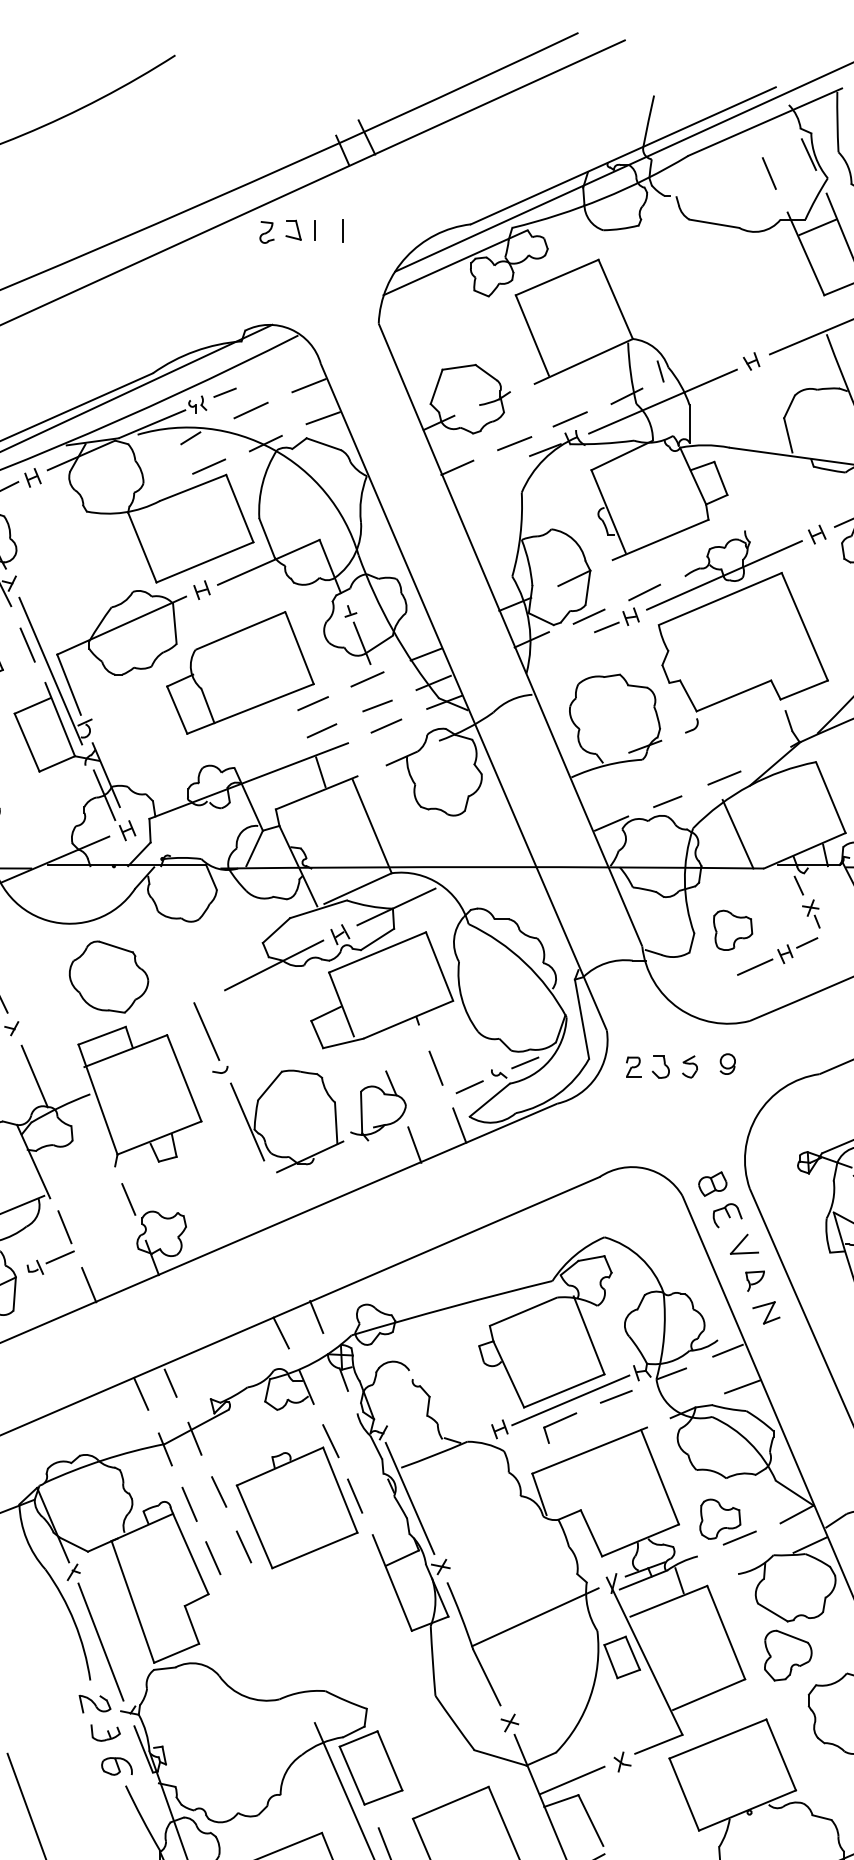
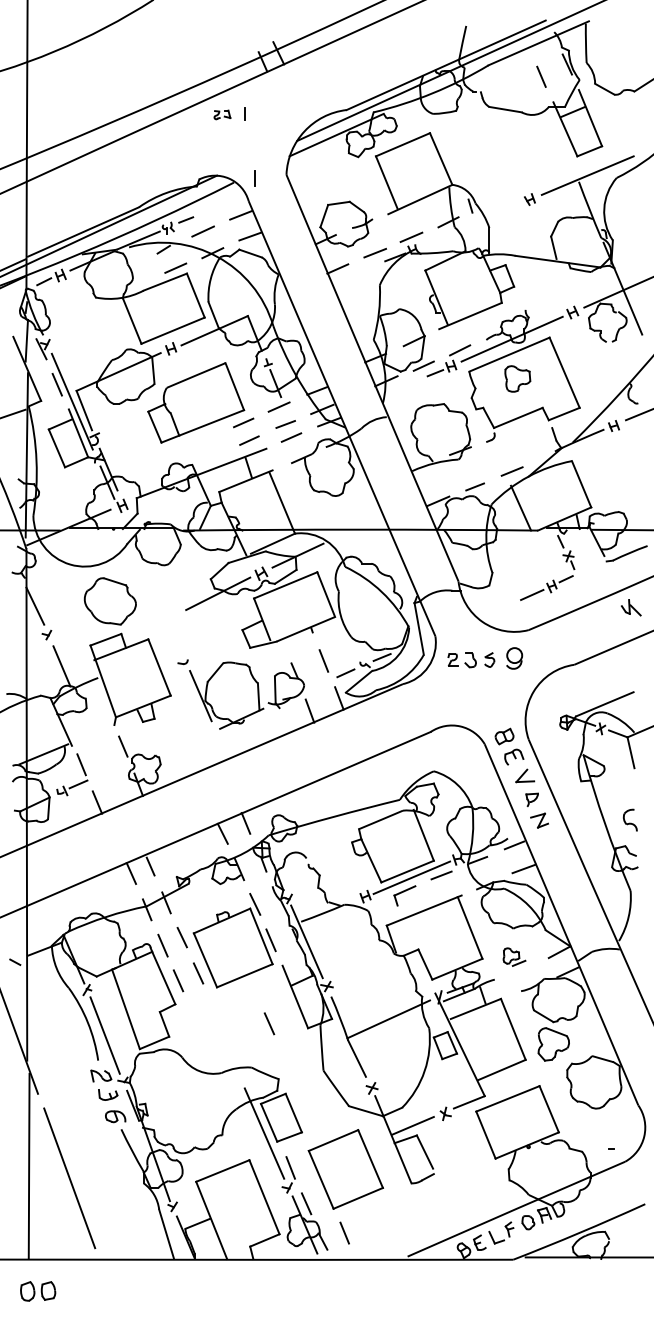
part: (280, 231) -> (222, 114), size x0.6
line: (342, 231) -> (254, 178), moved
line: (662, 401) -> (471, 225), removed
part: (732, 929) -> (517, 378), moved
line: (207, 1030) -> (174, 636), removed
part: (726, 1062) -> (513, 657), size x1.6
part: (728, 1520) -> (514, 956), size x0.6
line: (352, 1623) -> (269, 1023), added

